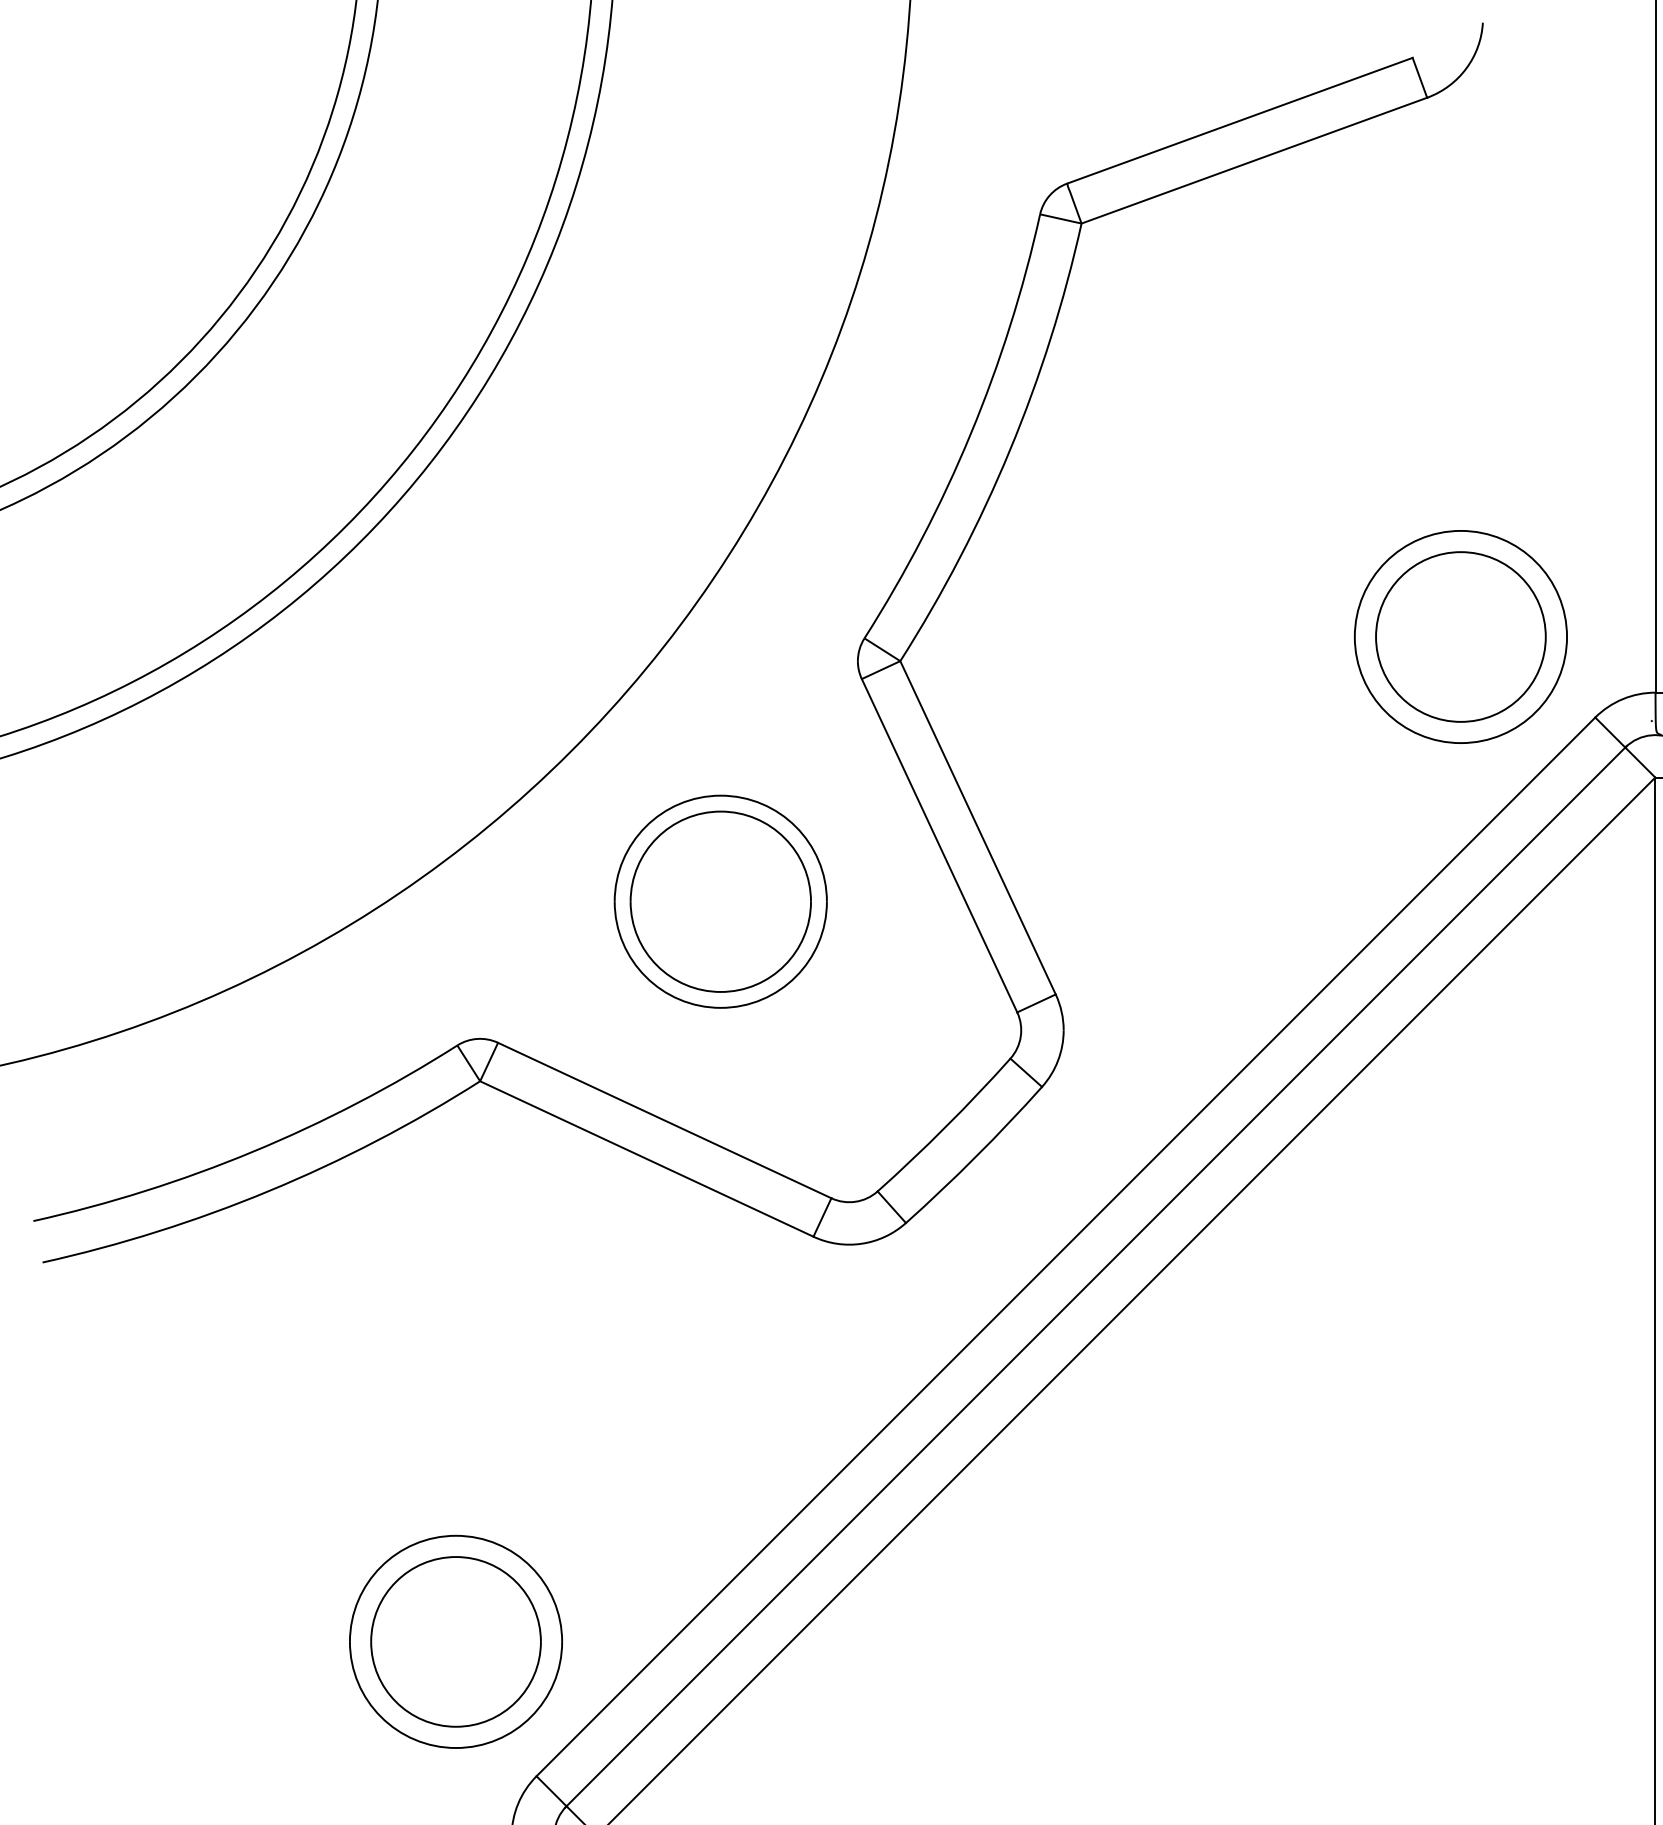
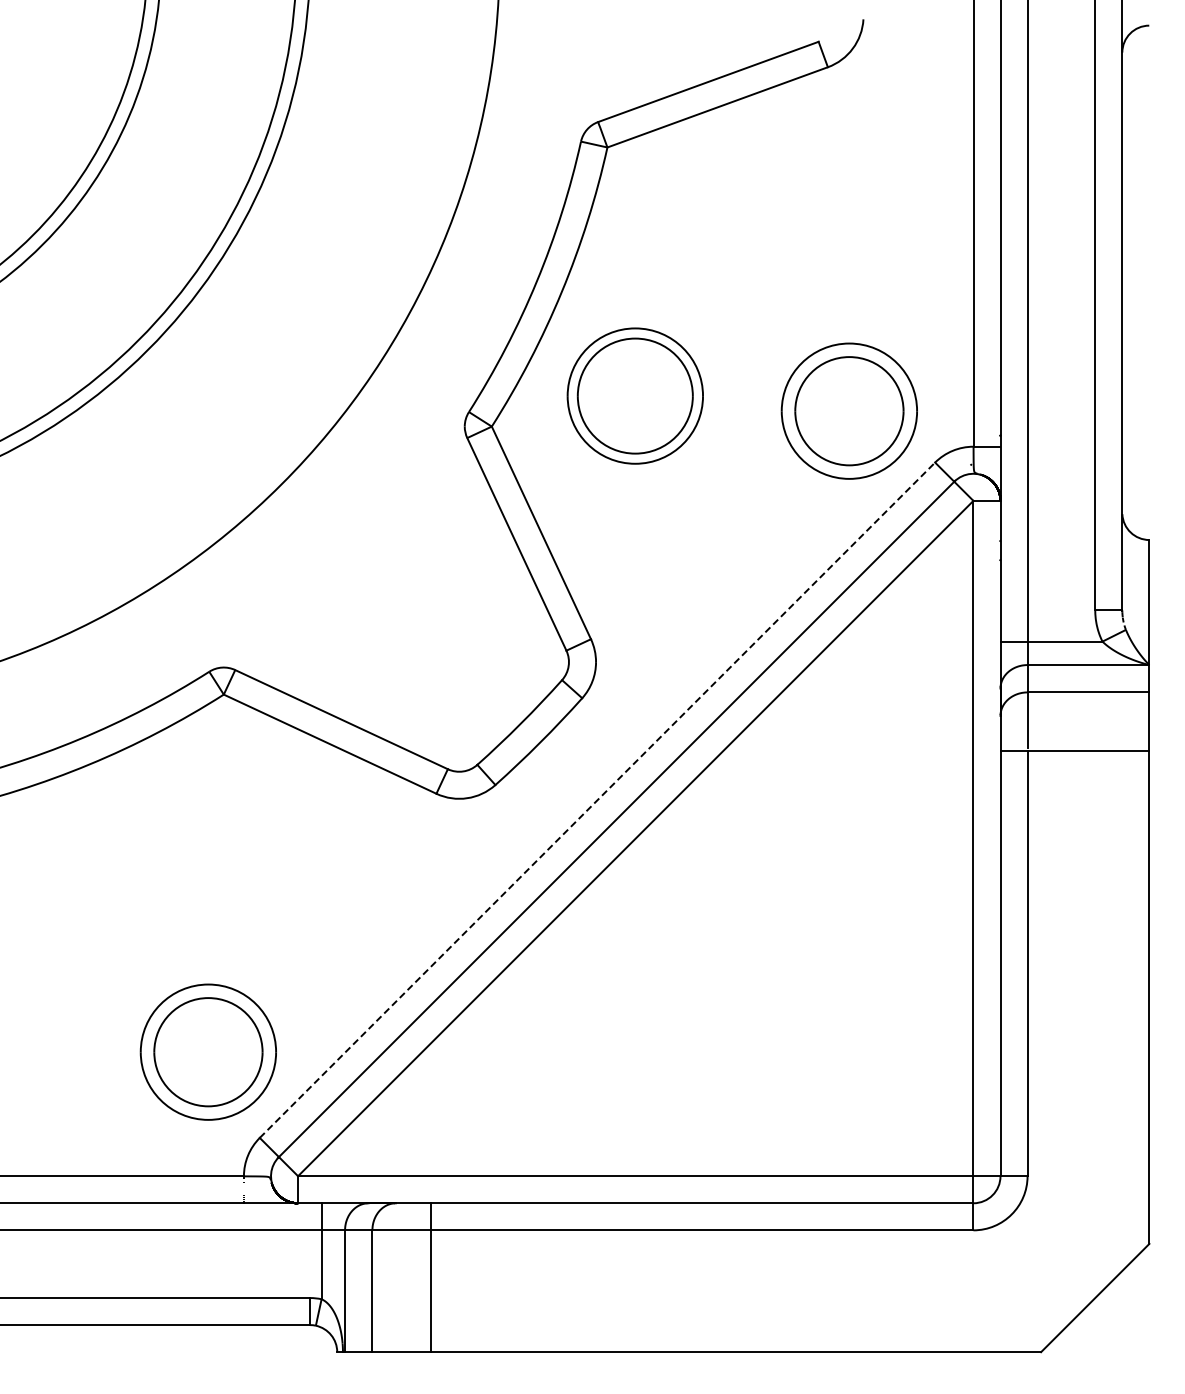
part: (719, 900) -> (634, 395), moved
line: (1065, 1247) -> (597, 800), solid -> dashed

